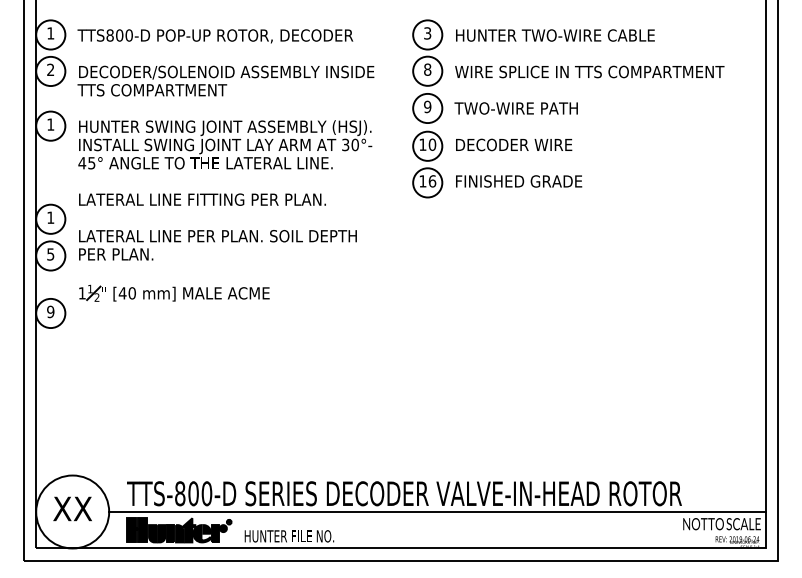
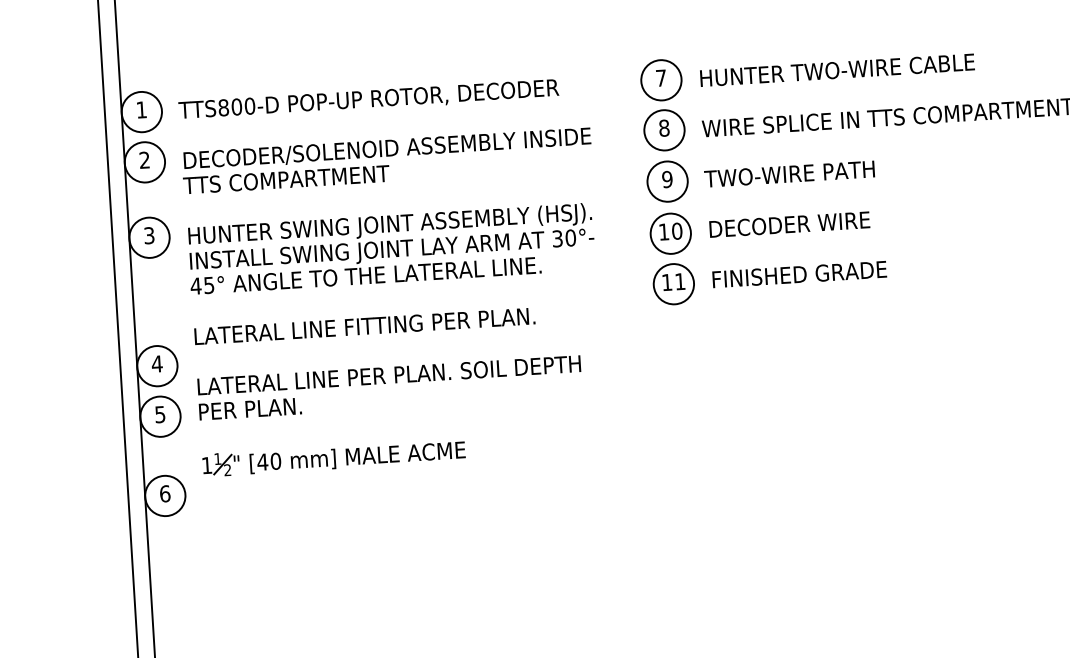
text: (427, 33) -> (660, 78), 3 -> 7
text: (50, 124) -> (148, 235), 1 -> 3
text: (432, 181) -> (680, 281), 16 -> 11
text: (50, 217) -> (156, 363), 1 -> 4
text: (50, 311) -> (164, 493), 9 -> 6

